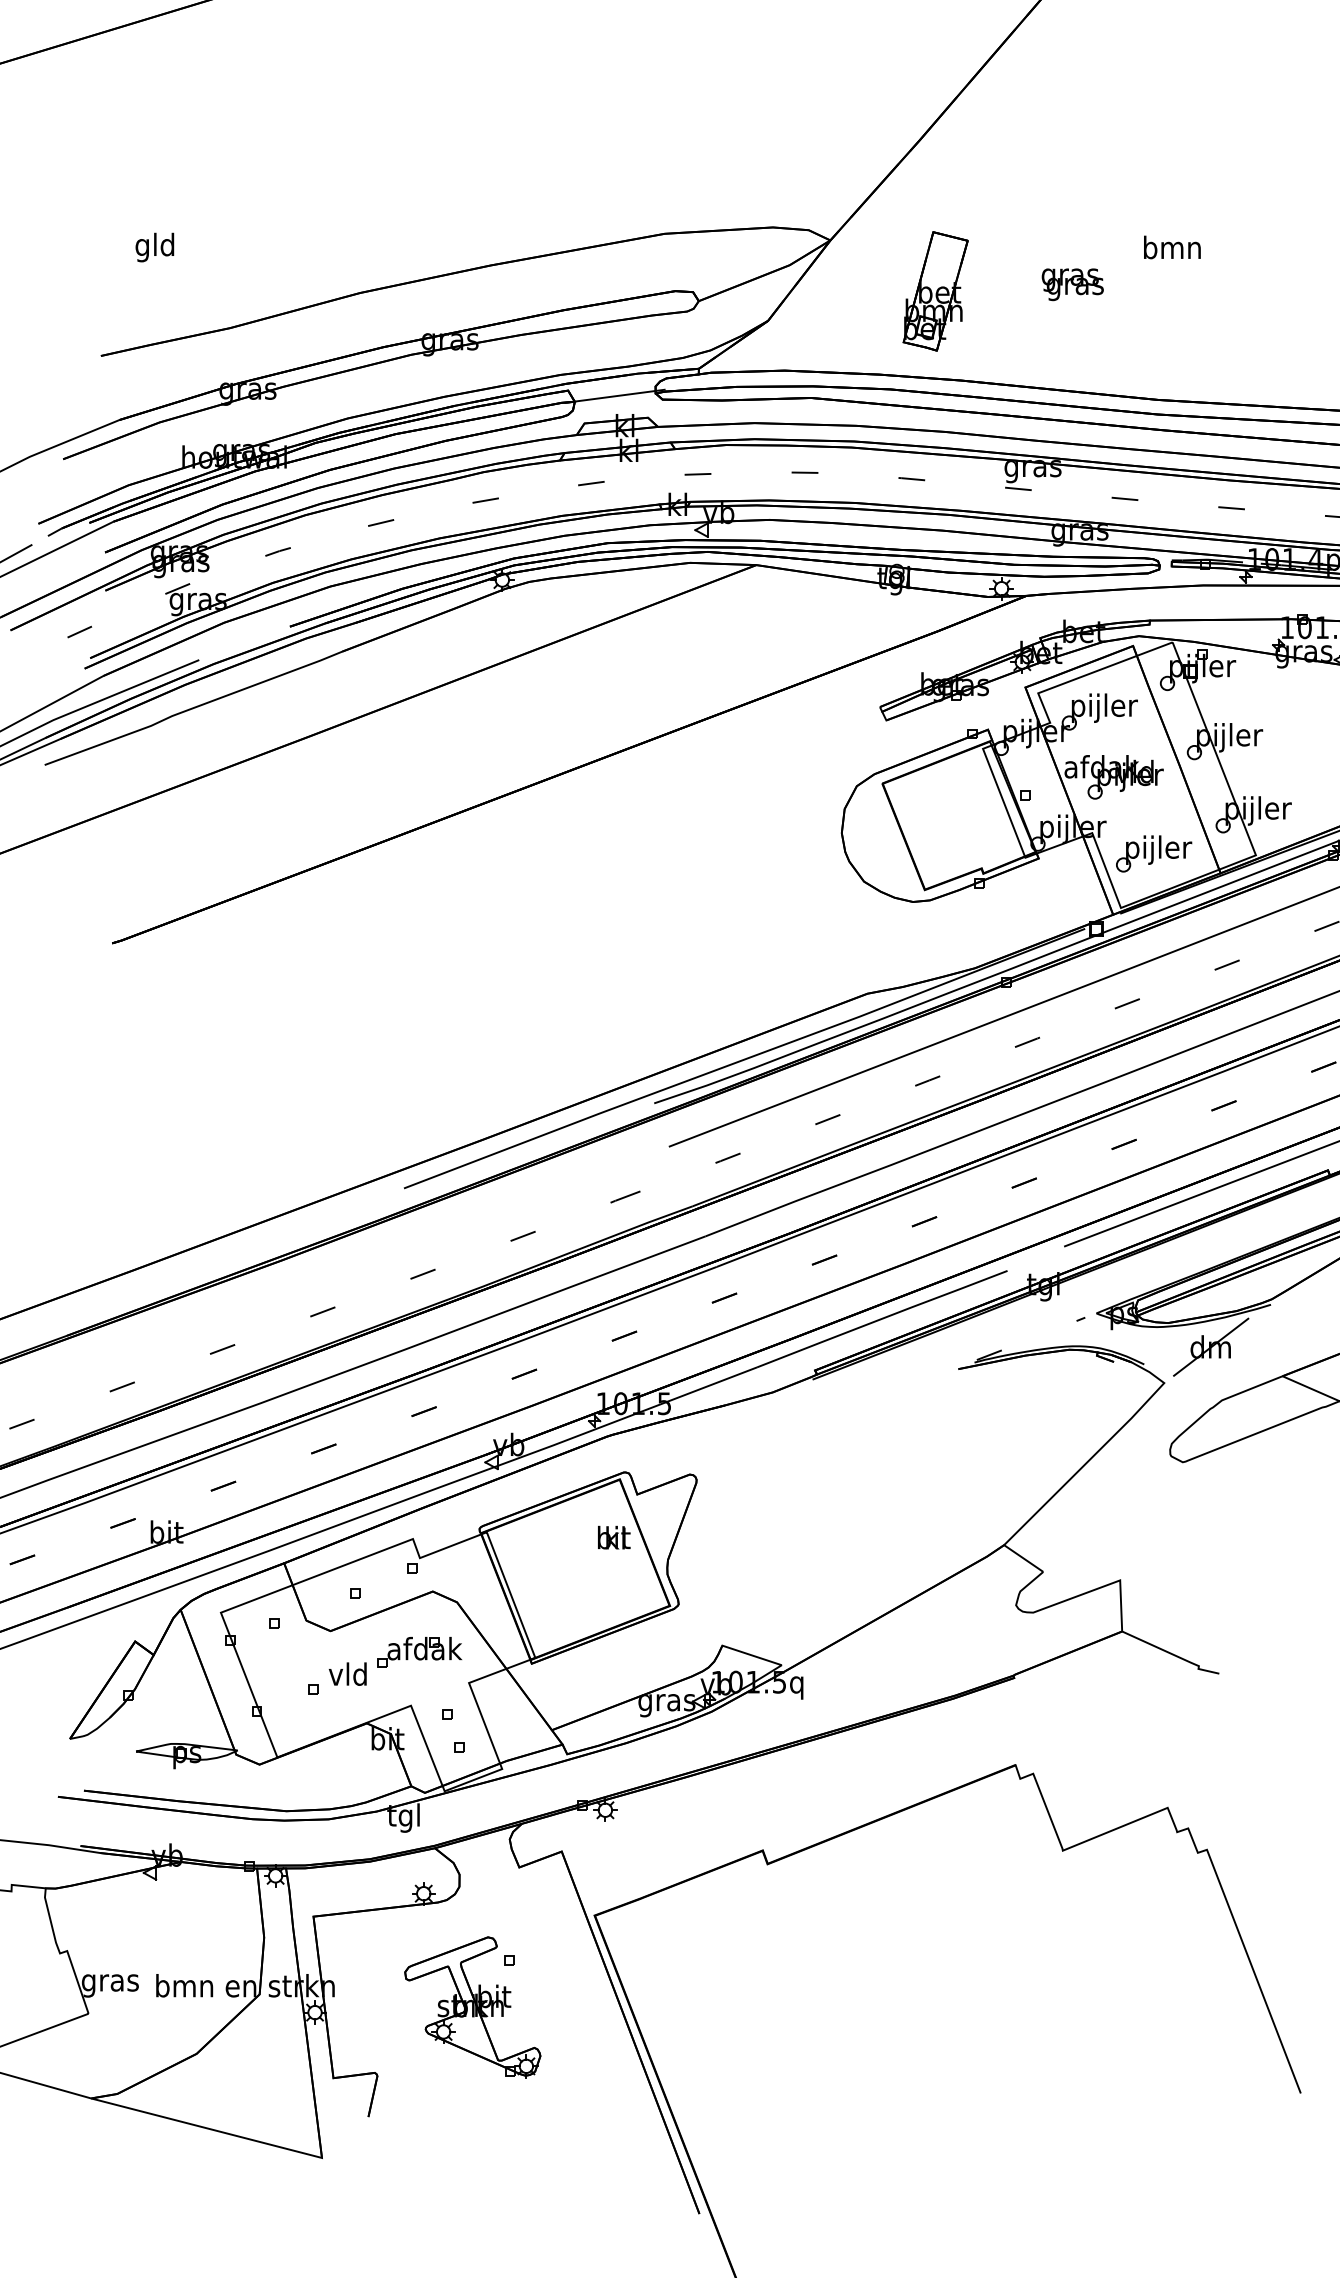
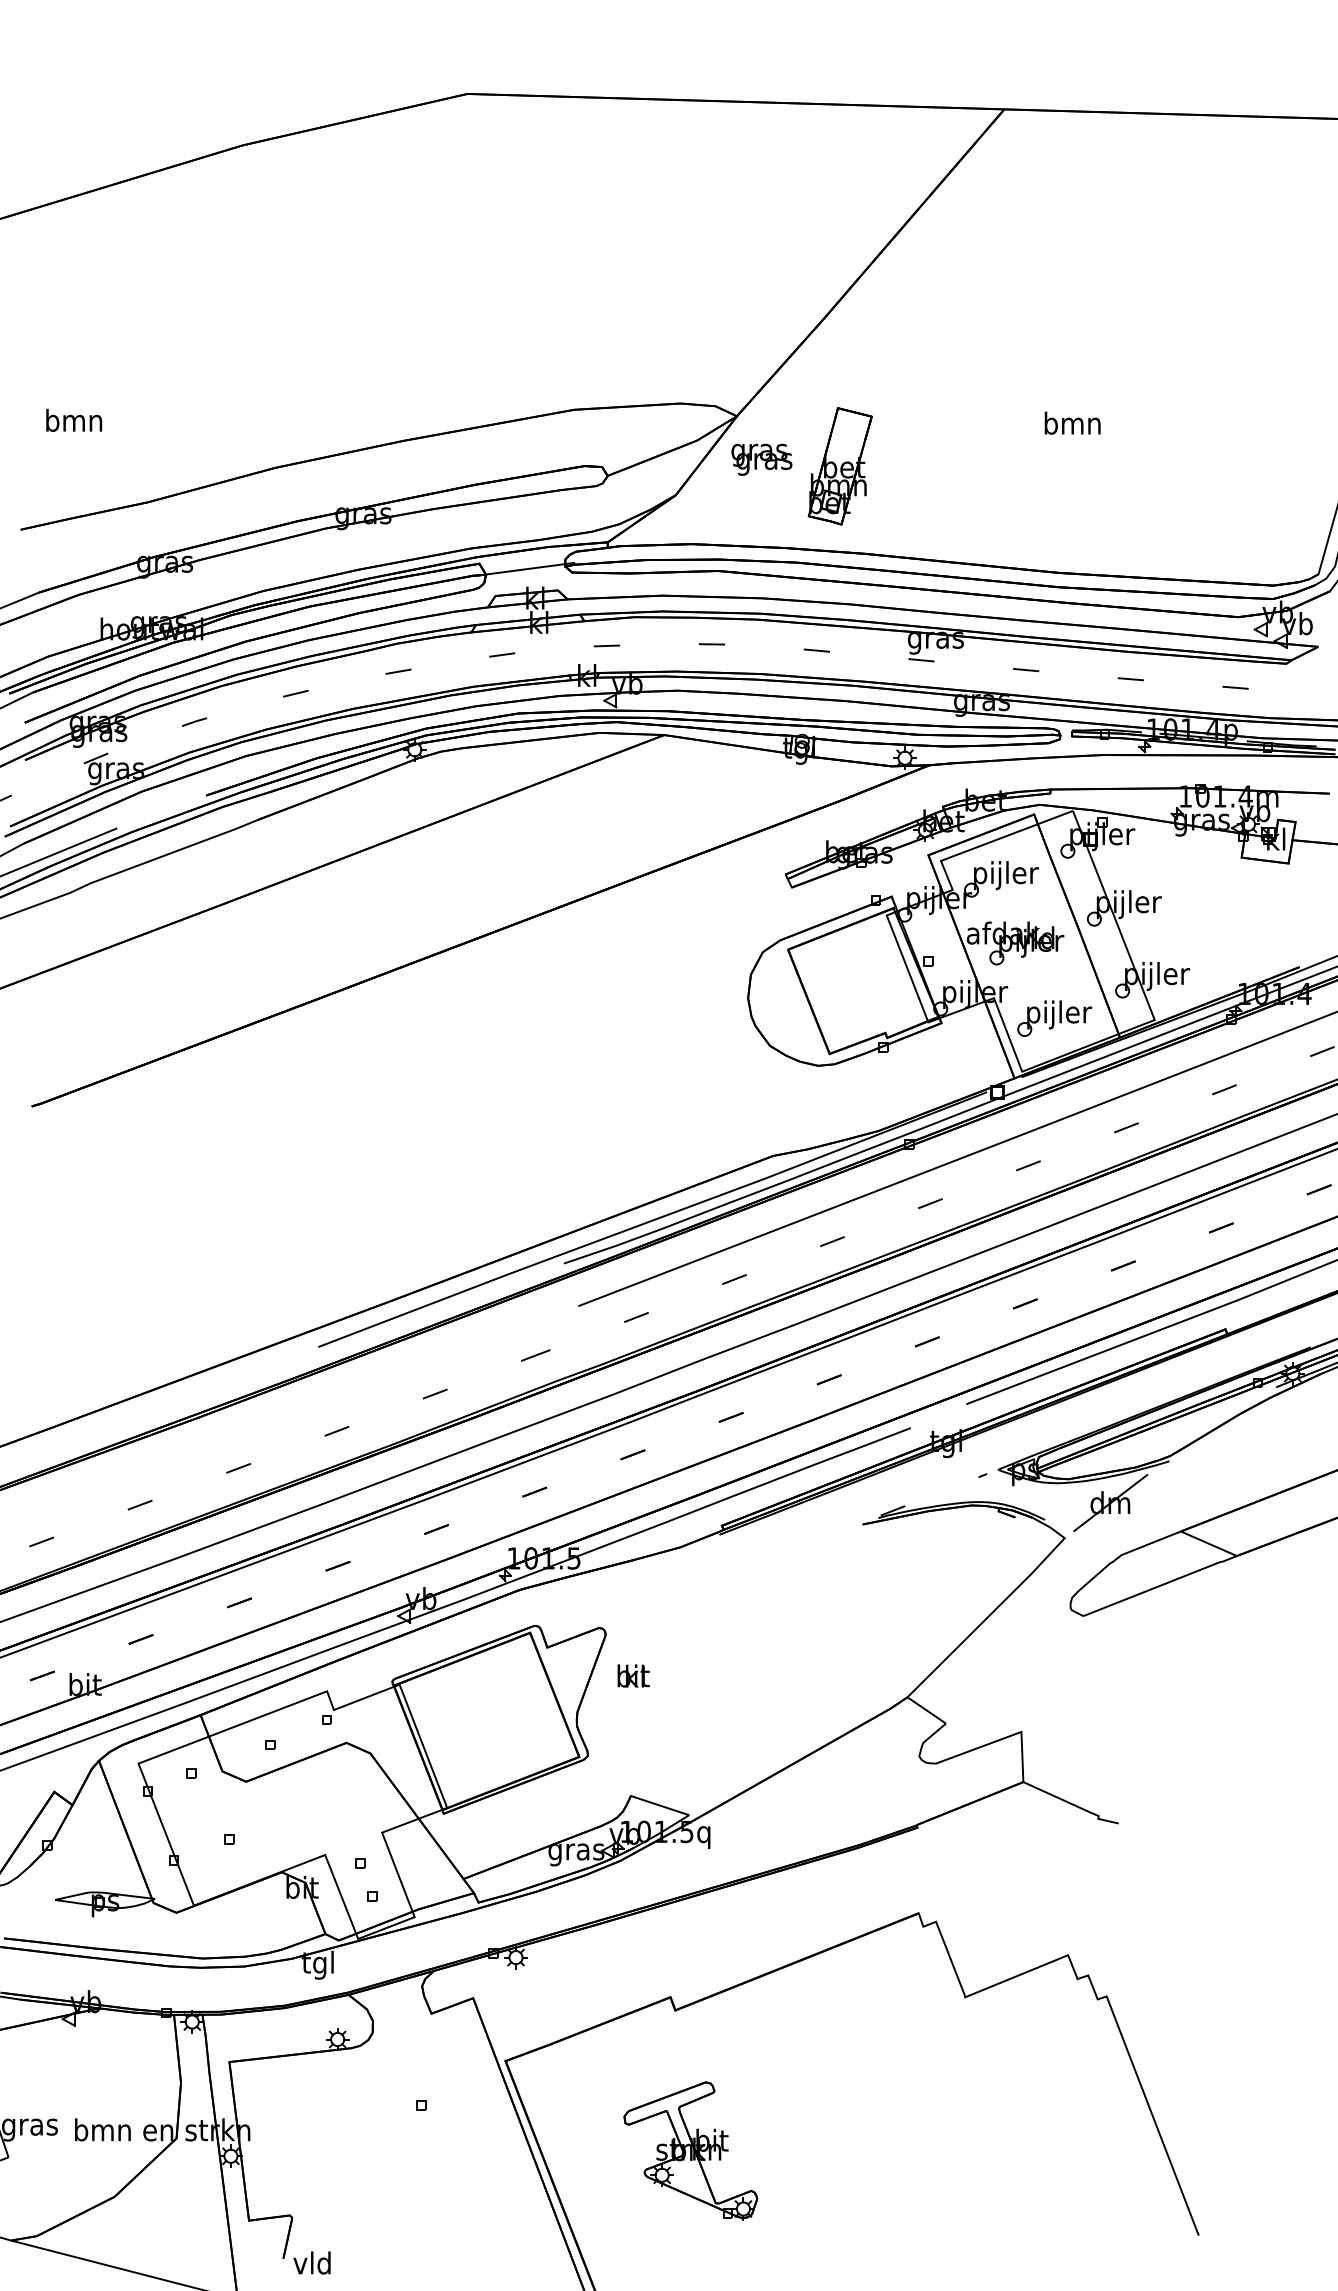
text: (155, 246) -> (74, 422), gld -> bmn
text: (1072, 284) -> (761, 459), moved
text: (614, 1537) -> (633, 1675), moved
part: (419, 1652) -> (333, 1802), removed
text: (347, 1673) -> (311, 2262), moved
part: (472, 2006) -> (690, 2150), moved

